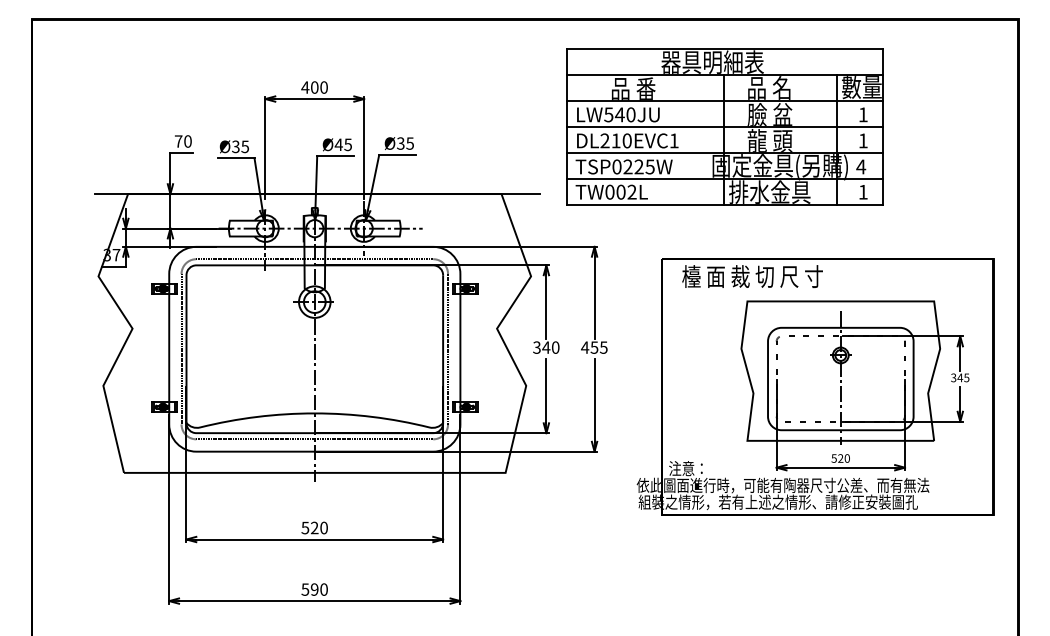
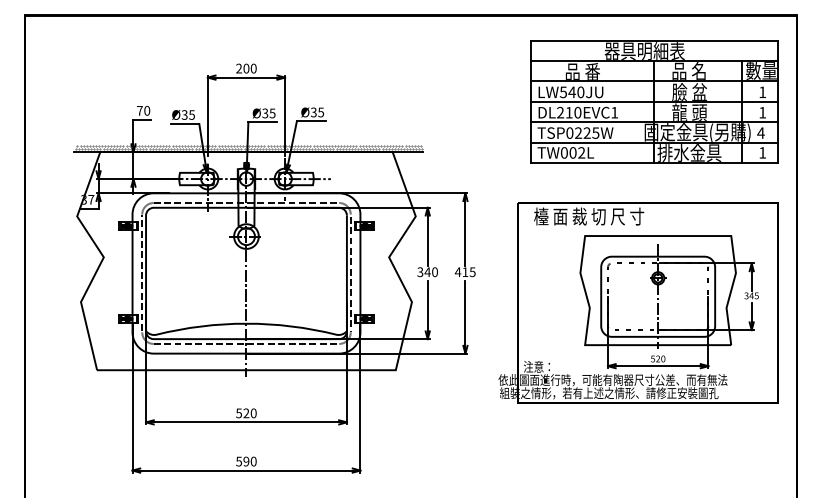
text: (305, 87) -> (239, 68), 400 -> 200
part: (724, 126) -> (654, 101), moved
text: (338, 144) -> (265, 113), Ø45 -> Ø35
hatch: (317, 188) -> (248, 147), added
text: (594, 347) -> (465, 272), 455 -> 415

